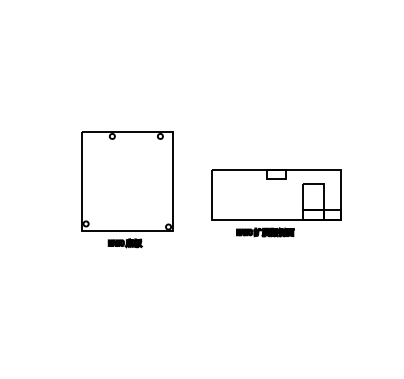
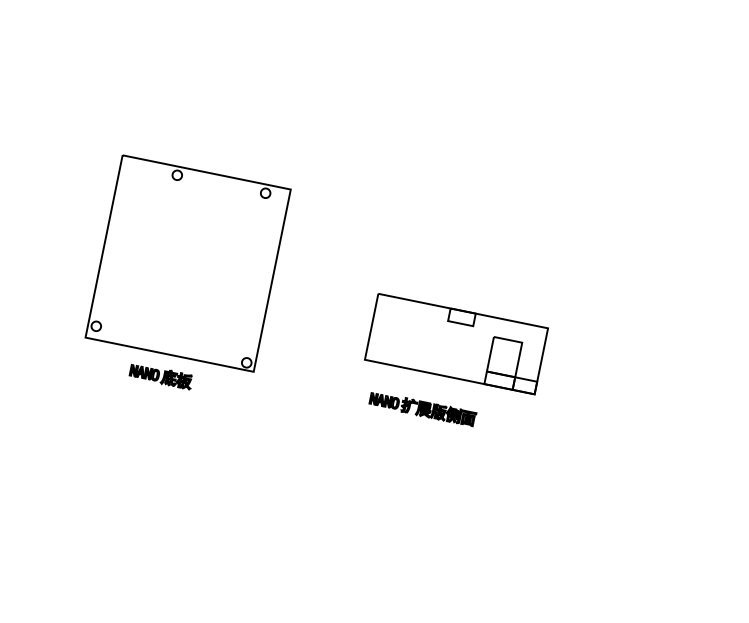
part: (275, 194) -> (455, 343), size x0.71

